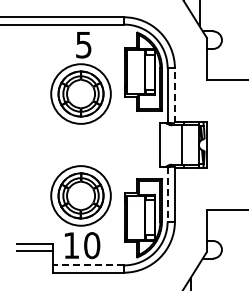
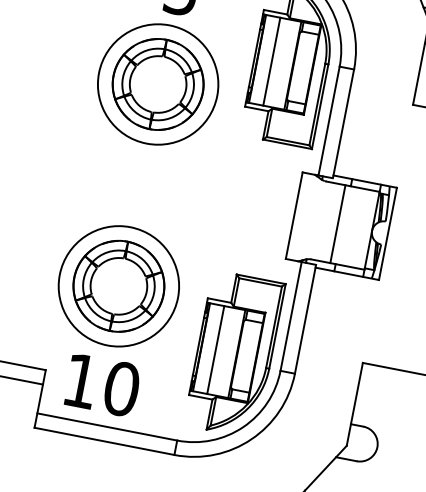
line: (134, 72) -> (272, 62), added
line: (174, 95) -> (342, 123), dashed -> solid
line: (167, 194) -> (290, 316), dashed -> solid
line: (134, 217) -> (216, 349), added
line: (88, 265) -> (106, 427), dashed -> solid

